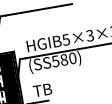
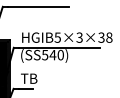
text: (63, 59) -> (52, 54), (SS580) -> (SS540)

